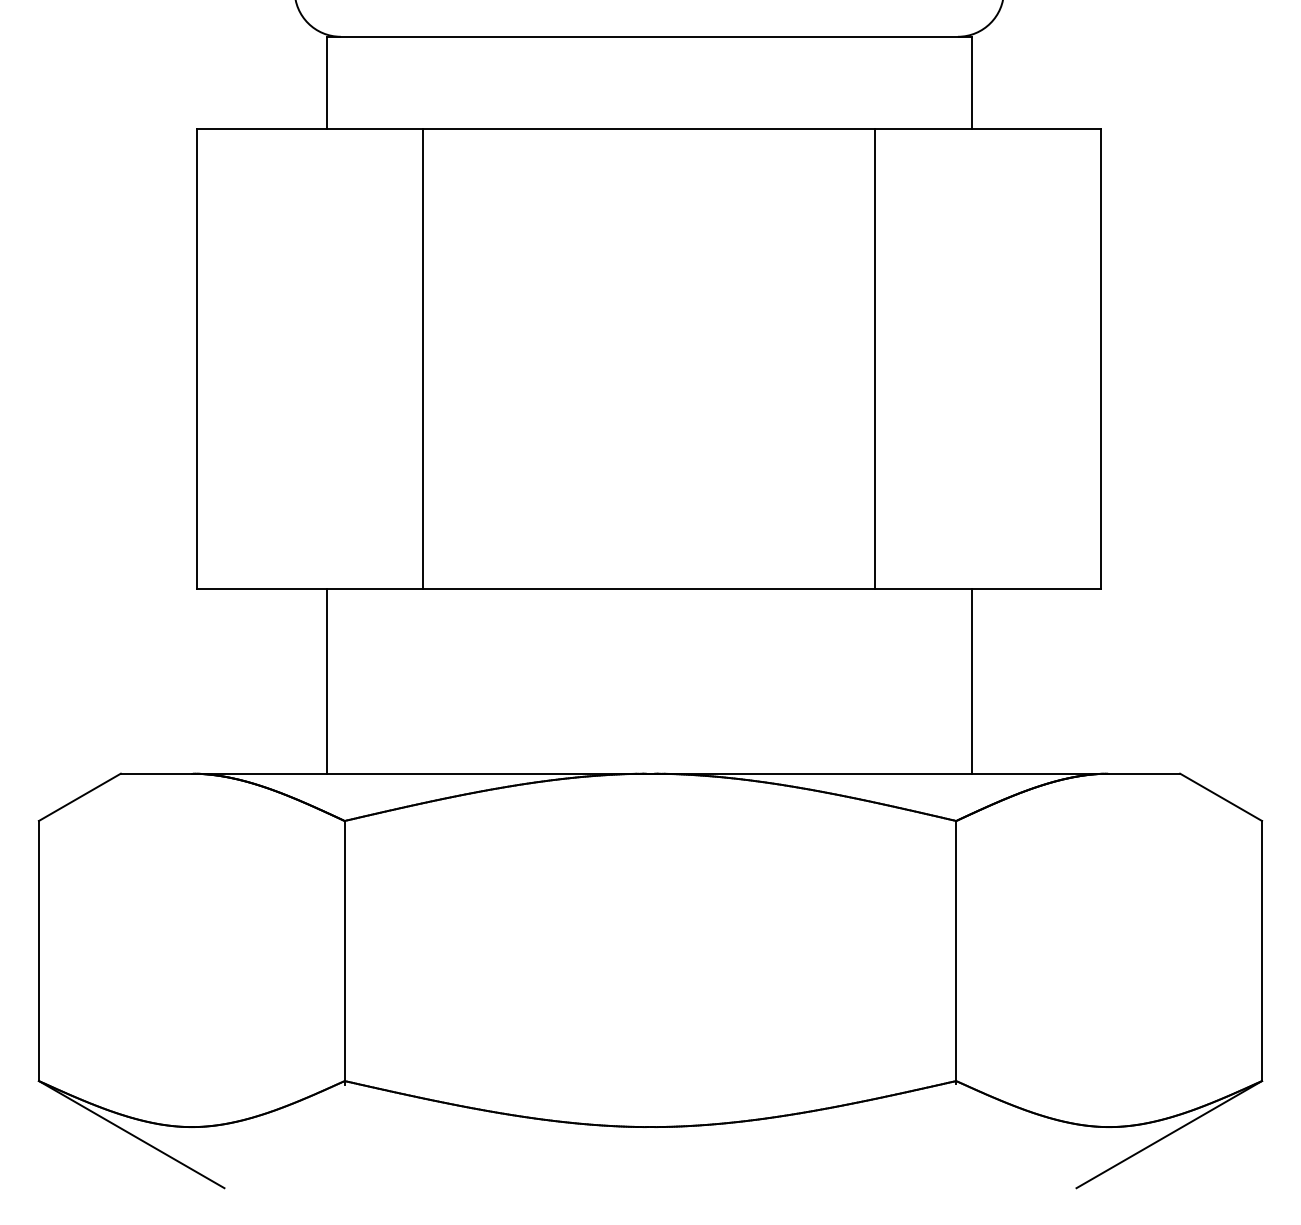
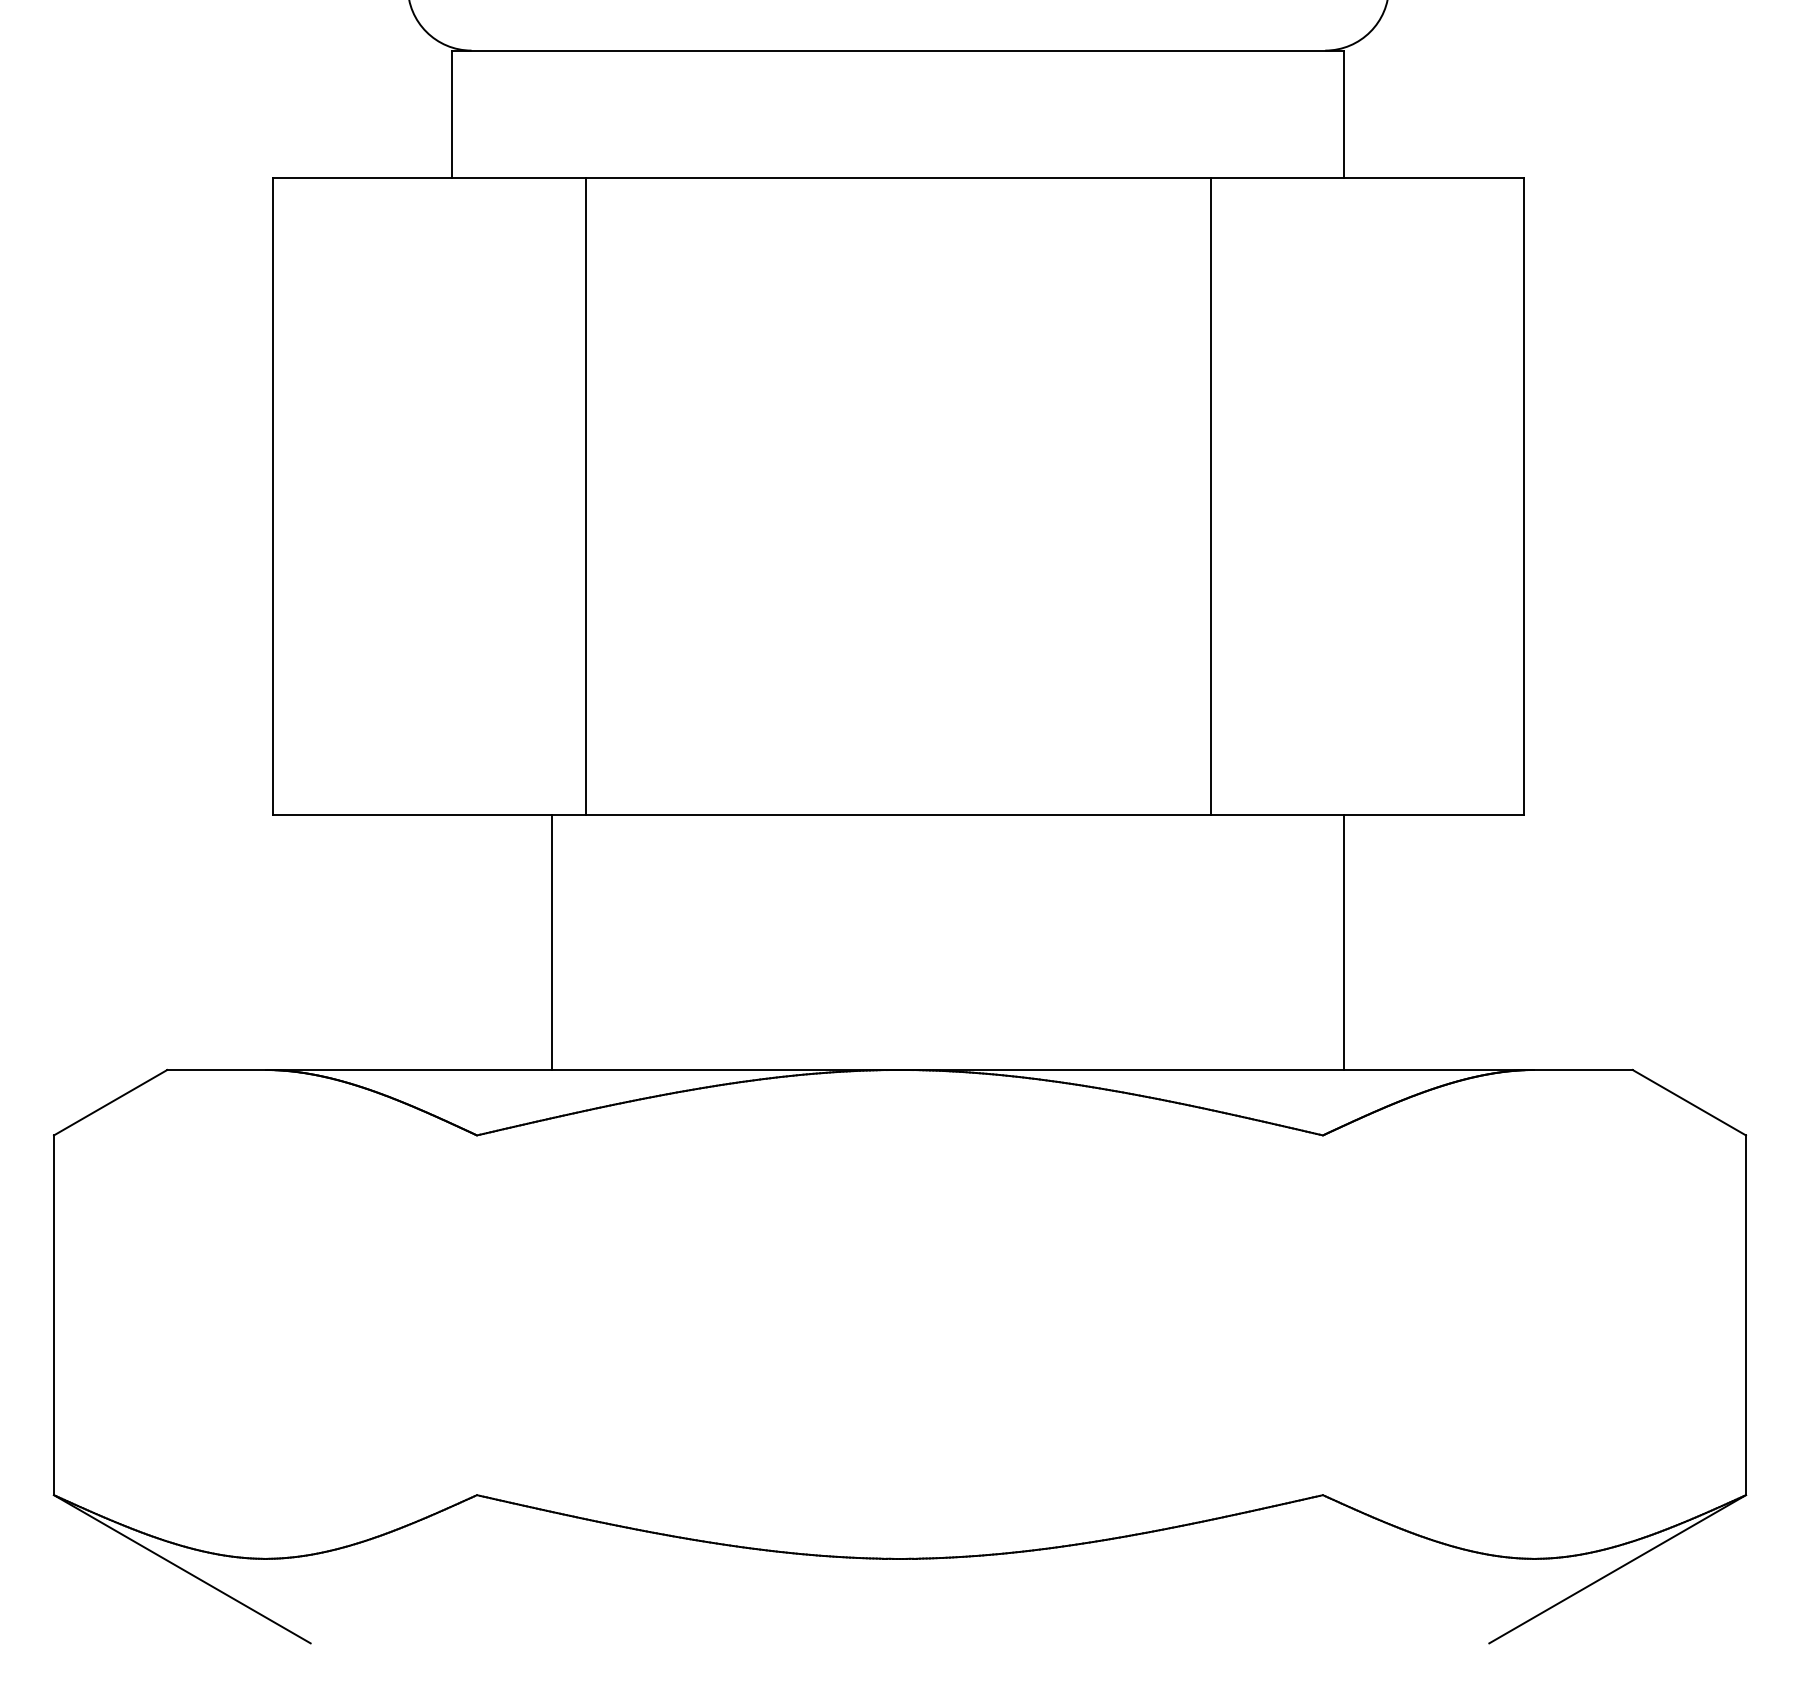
line: (327, 681) -> (552, 942), moved
line: (344, 952) -> (476, 1317), removed
line: (956, 952) -> (1323, 1317), removed

